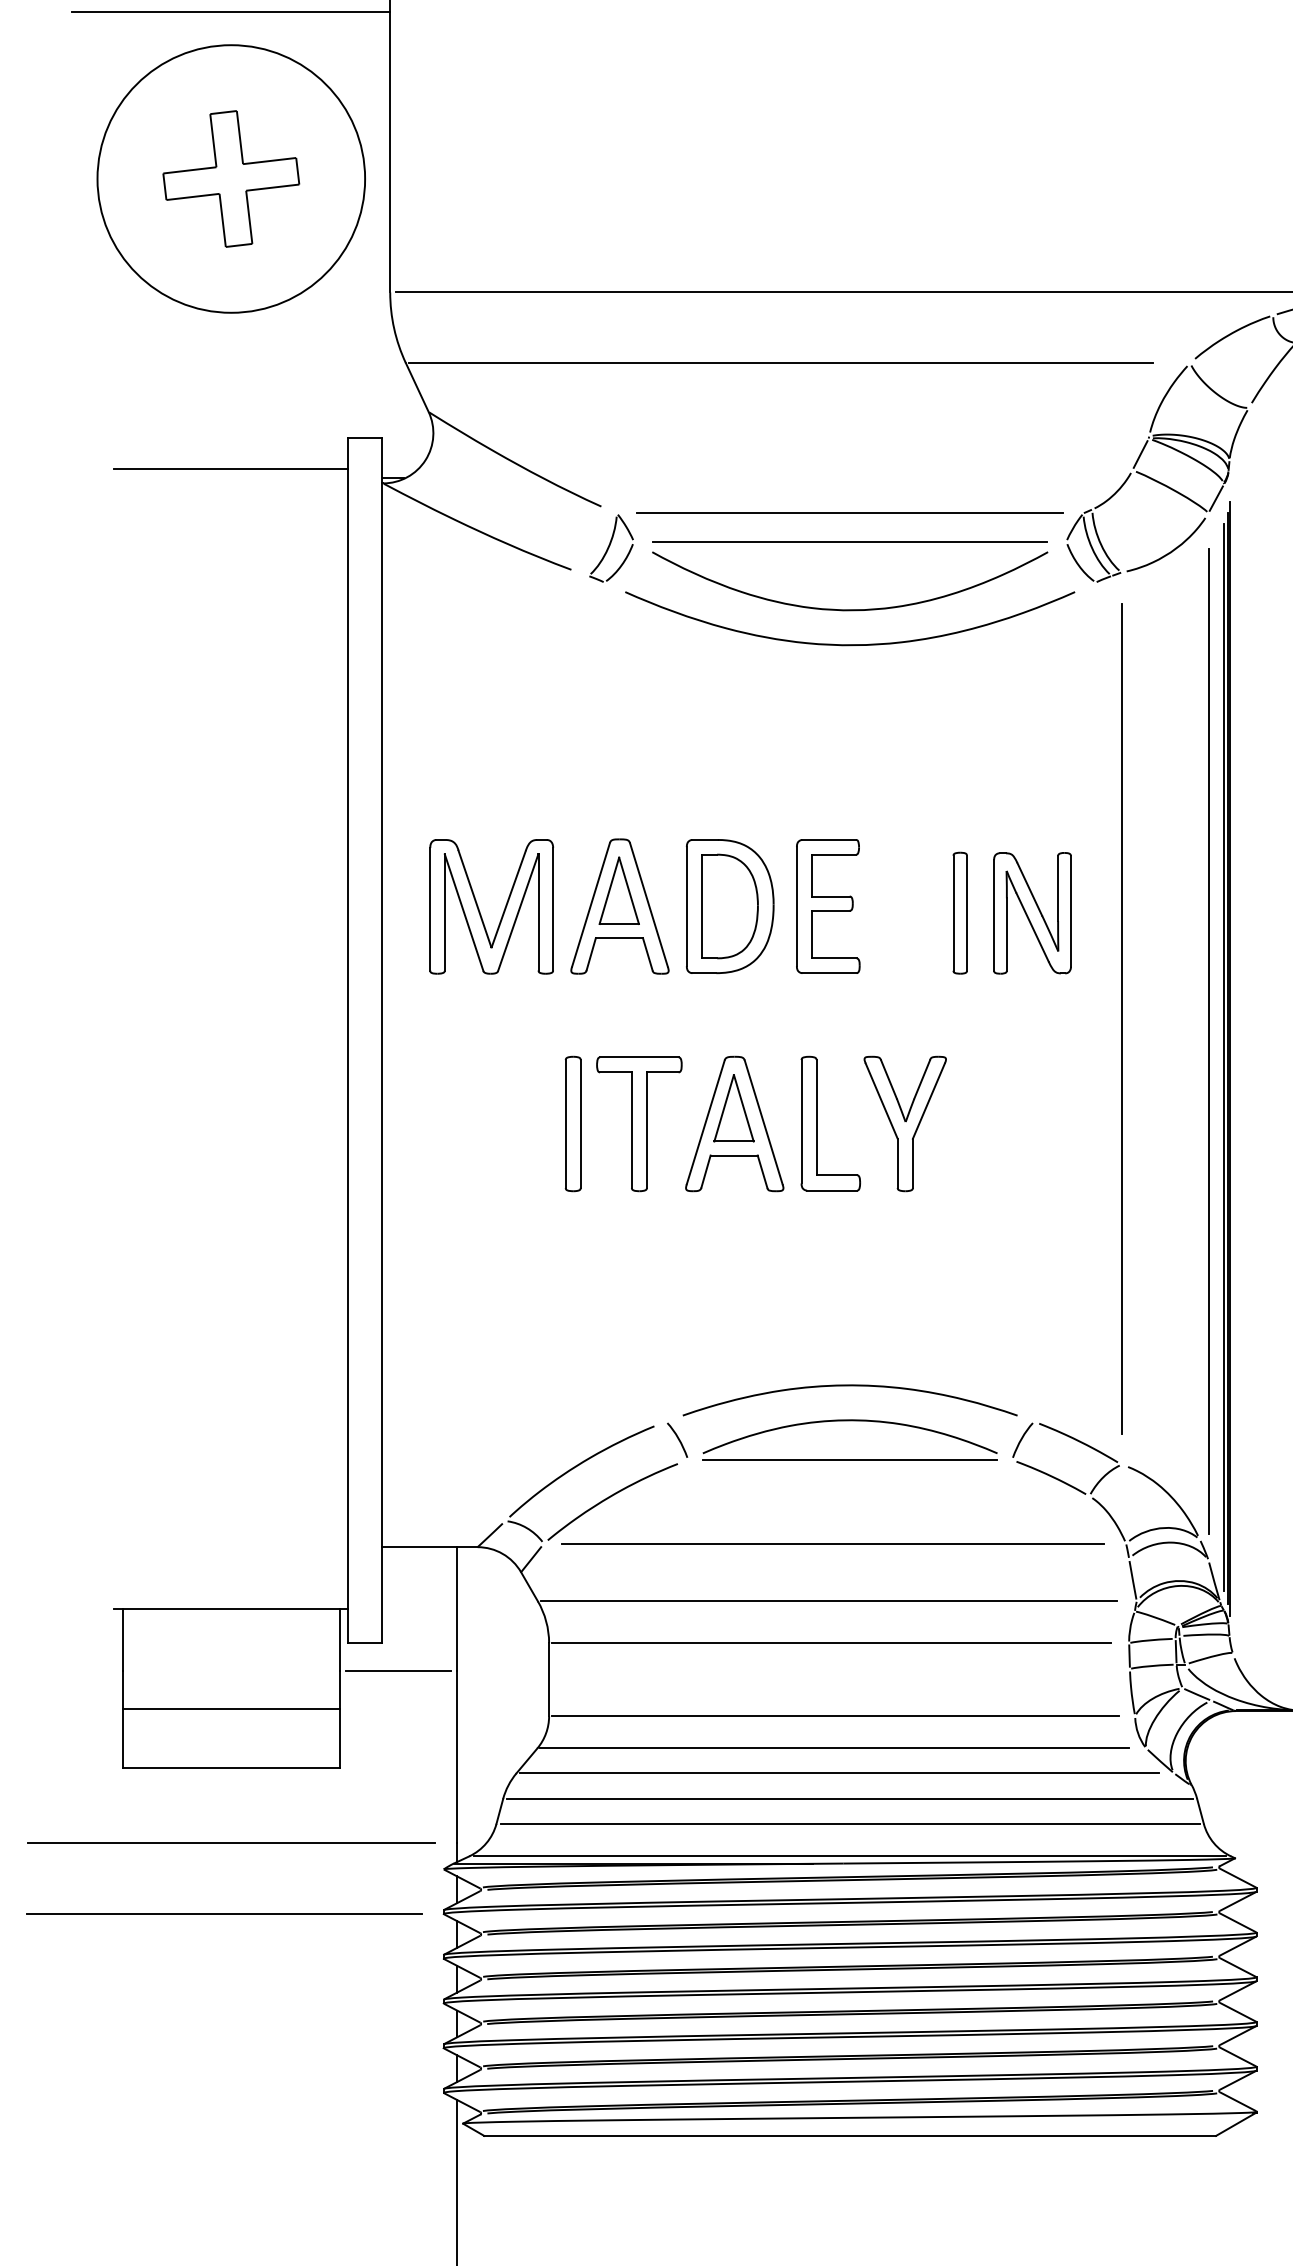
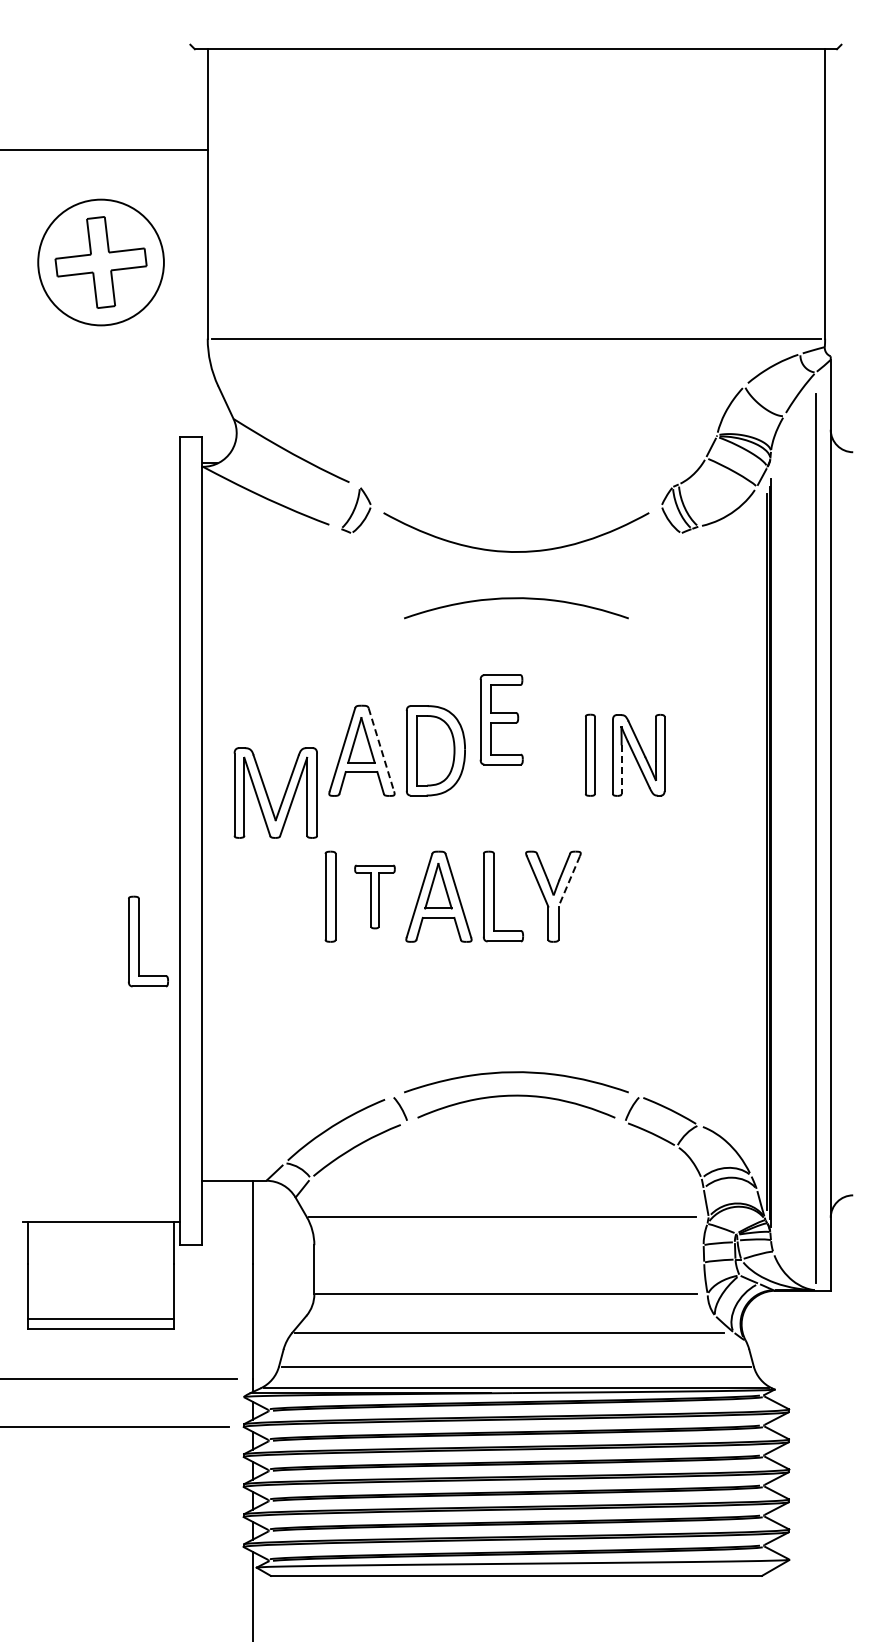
circle: (230, 178) -> (100, 262), size x0.7
line: (780, 363) -> (469, 386), removed
line: (230, 469) -> (100, 457), removed
line: (850, 512) -> (516, 486), removed
line: (850, 541) -> (516, 505), removed
curve: (850, 643) -> (516, 574), removed
curve: (850, 681) -> (516, 599), added
line: (649, 906) -> (381, 750), solid -> dashed
part: (827, 906) -> (501, 719), moved
part: (480, 910) -> (268, 795), moved
line: (1006, 935) -> (621, 770), solid -> dashed
line: (1121, 1019) -> (698, 826), removed
line: (1207, 1041) -> (756, 841), removed
line: (929, 1101) -> (569, 881), solid -> dashed
part: (638, 1123) -> (374, 896), size x0.7
part: (288, 1190) -> (139, 941), added
line: (848, 1460) -> (515, 1122), removed
line: (832, 1543) -> (504, 1178), removed
line: (830, 1643) -> (503, 1245), removed
line: (397, 1670) -> (212, 1263), removed
line: (231, 1709) -> (101, 1319), moved
line: (833, 1747) -> (505, 1315), removed
line: (850, 1798) -> (516, 1349), removed

